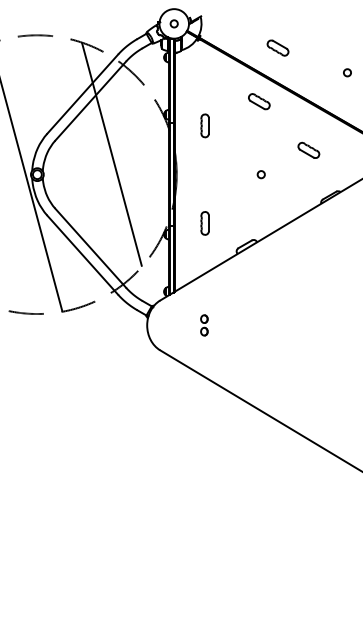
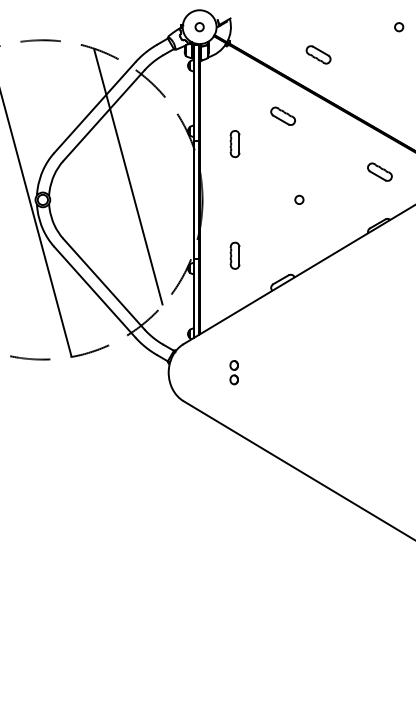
circle: (347, 73) -> (399, 27), moved
part: (258, 100) -> (282, 115), moved
part: (308, 149) -> (379, 171), moved

